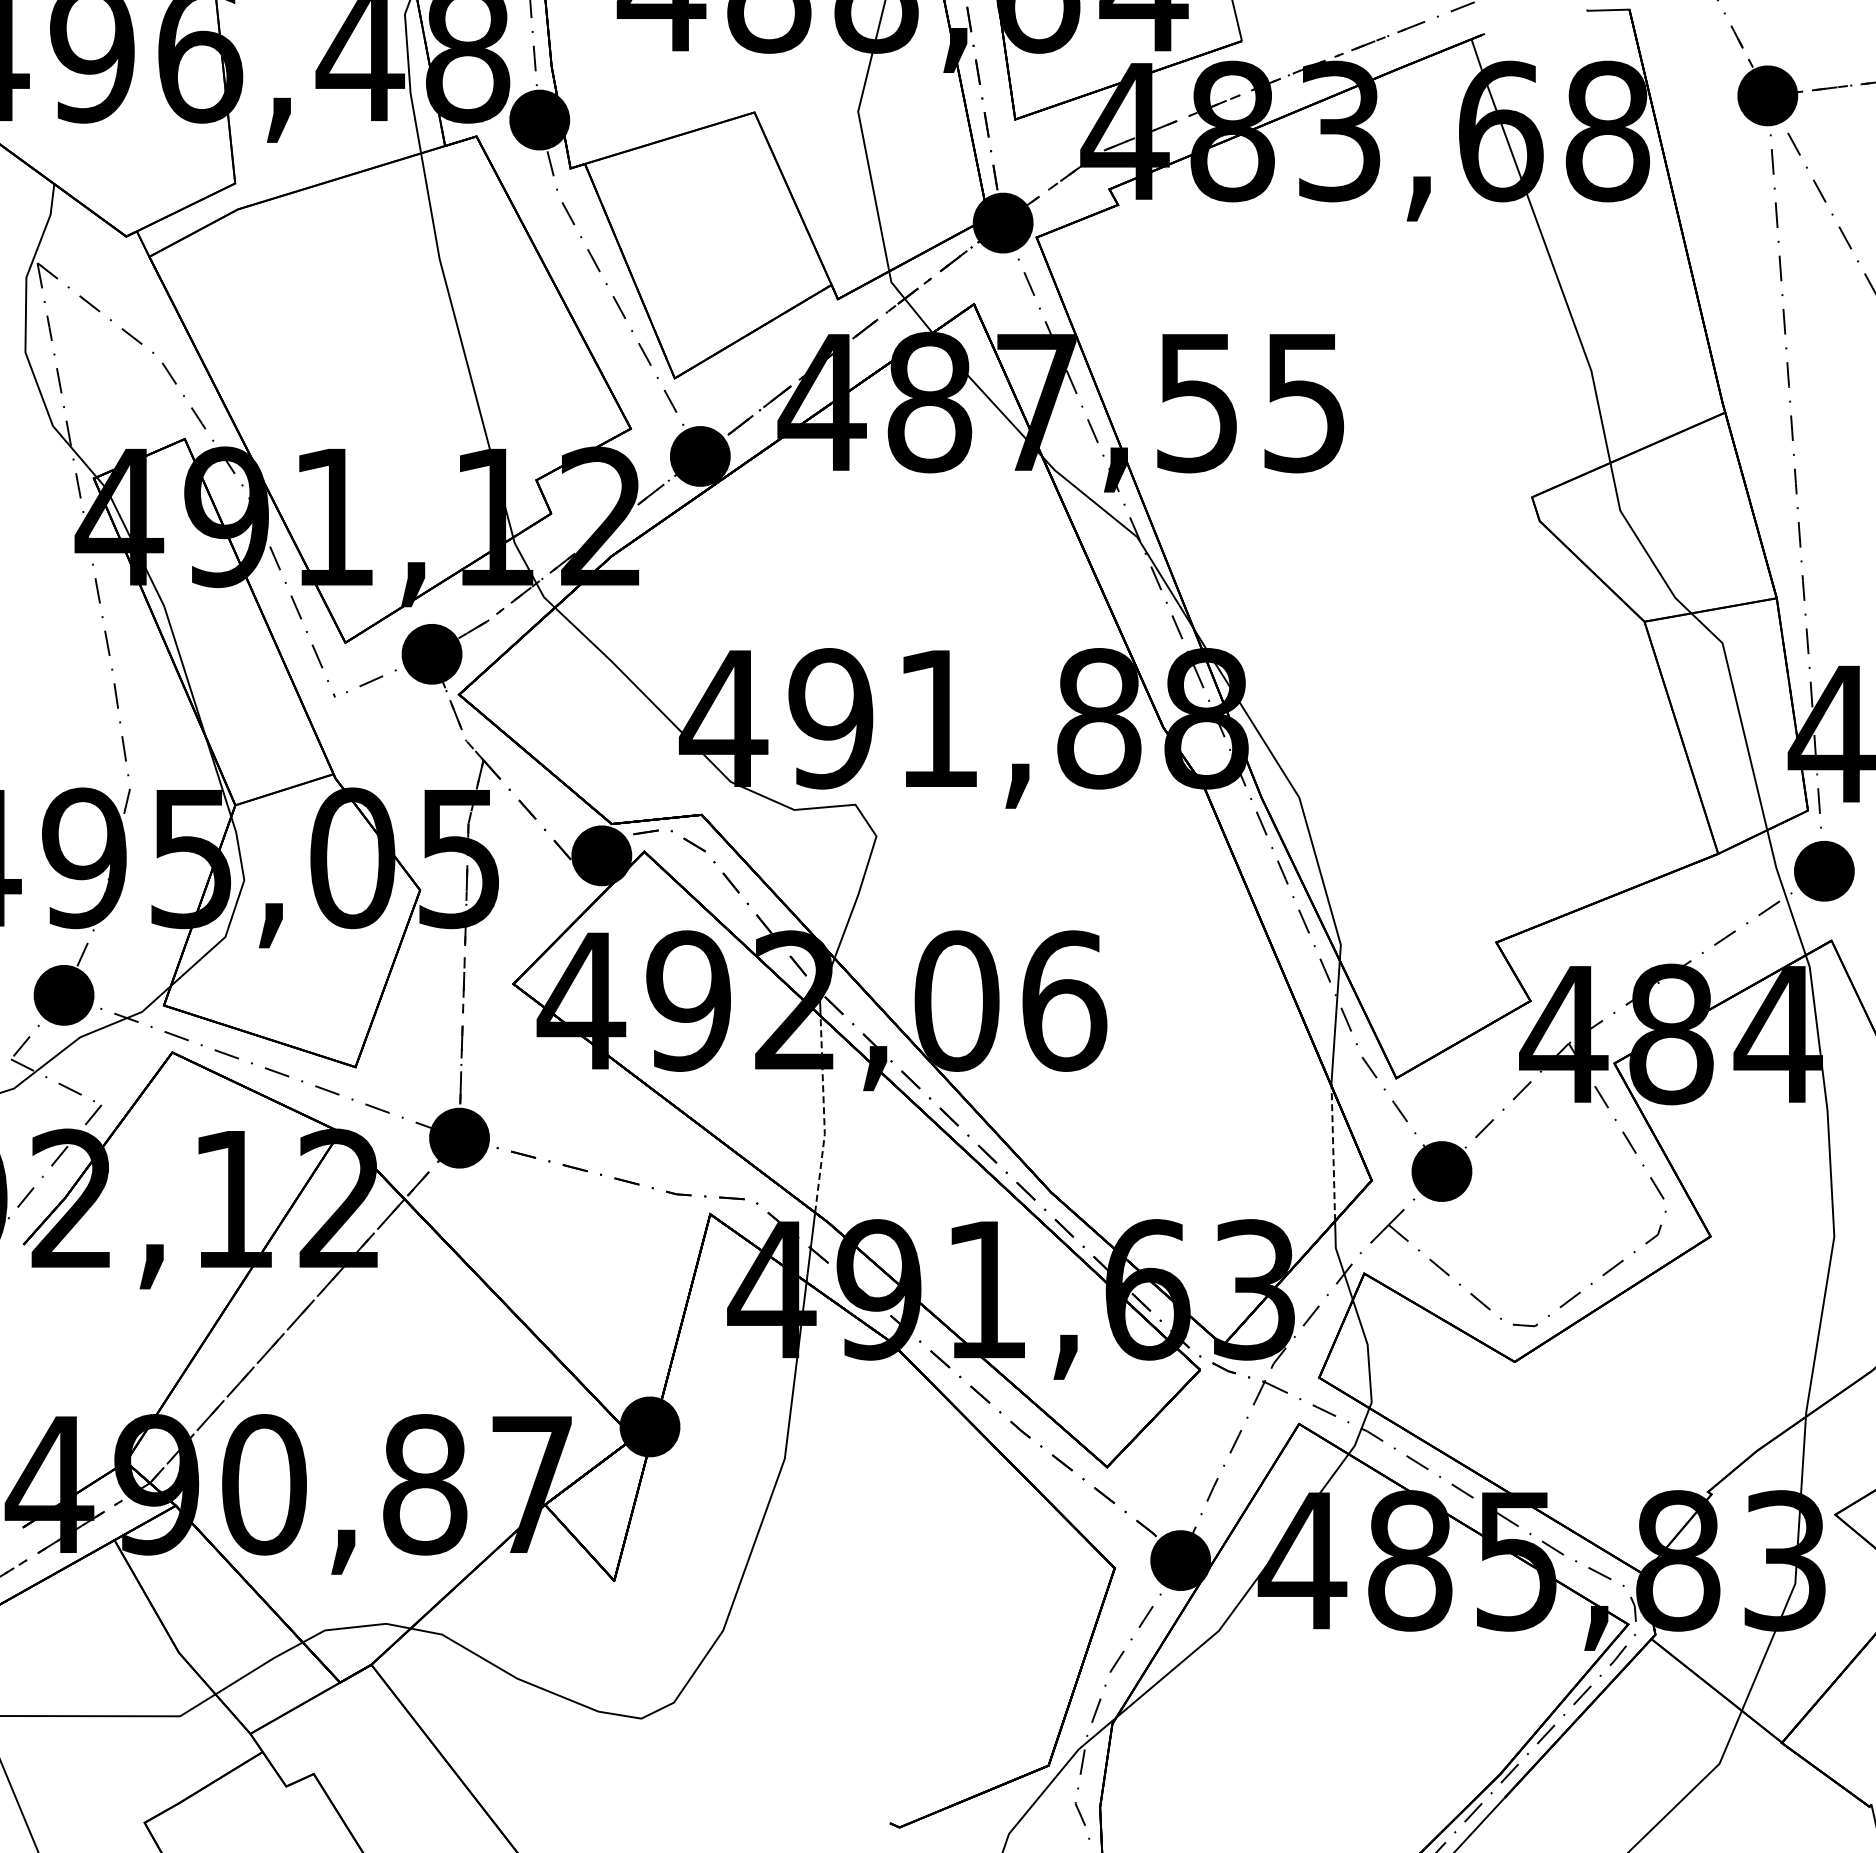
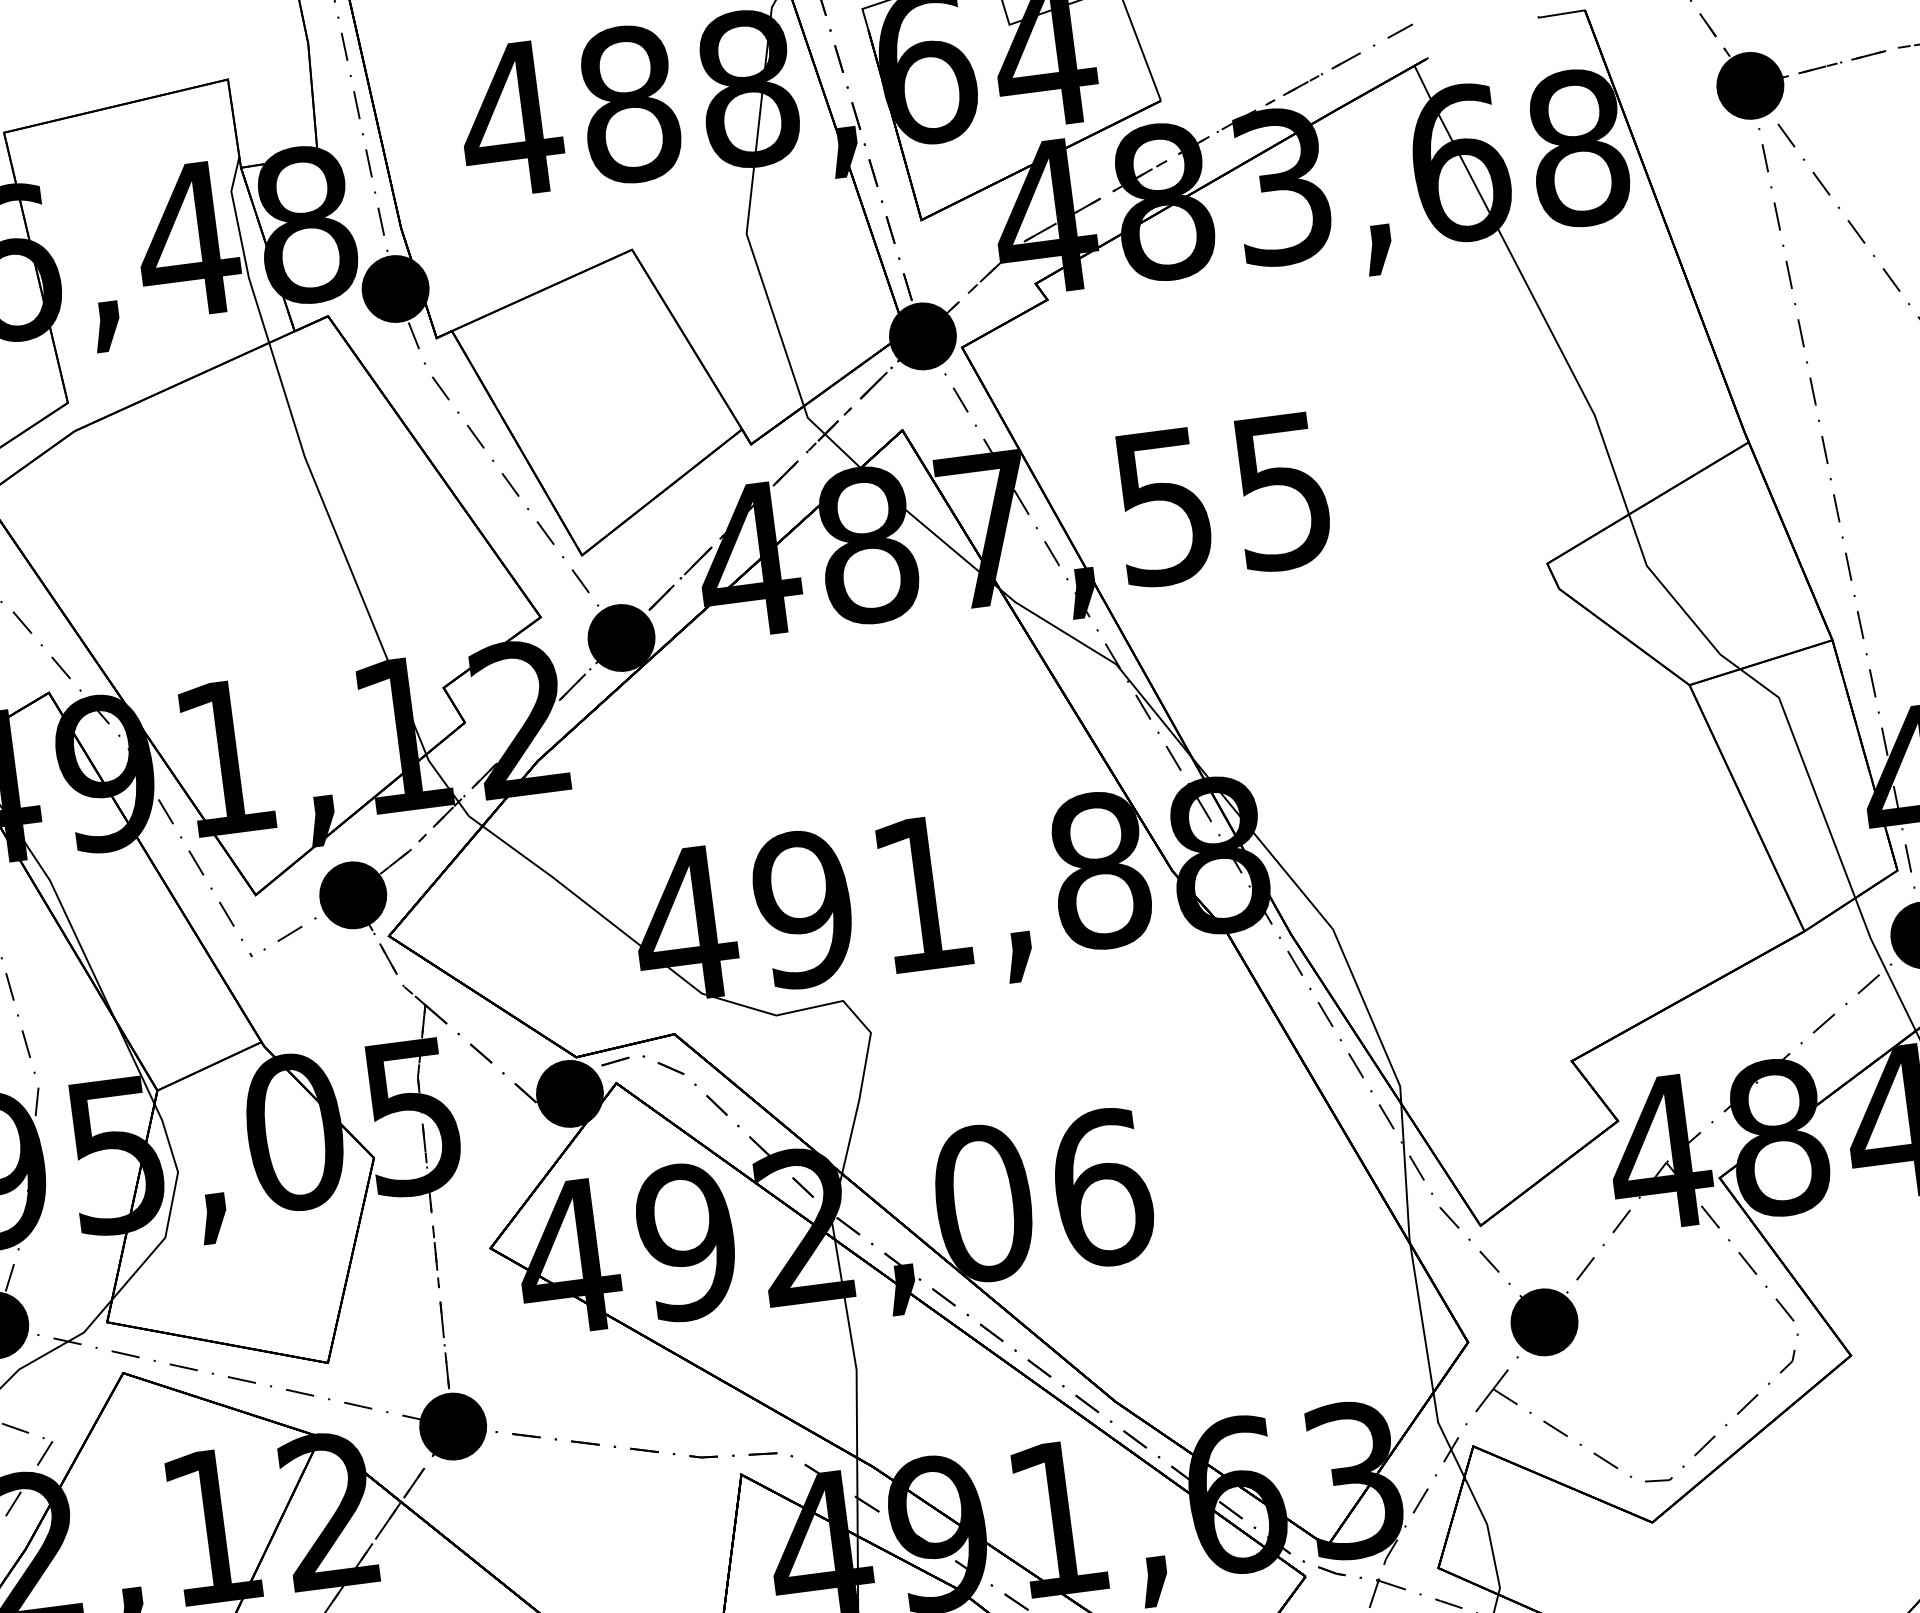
line: (824, 1114) -> (853, 1347), dashed -> solid
line: (1333, 1153) -> (1421, 1317), dashed -> solid

